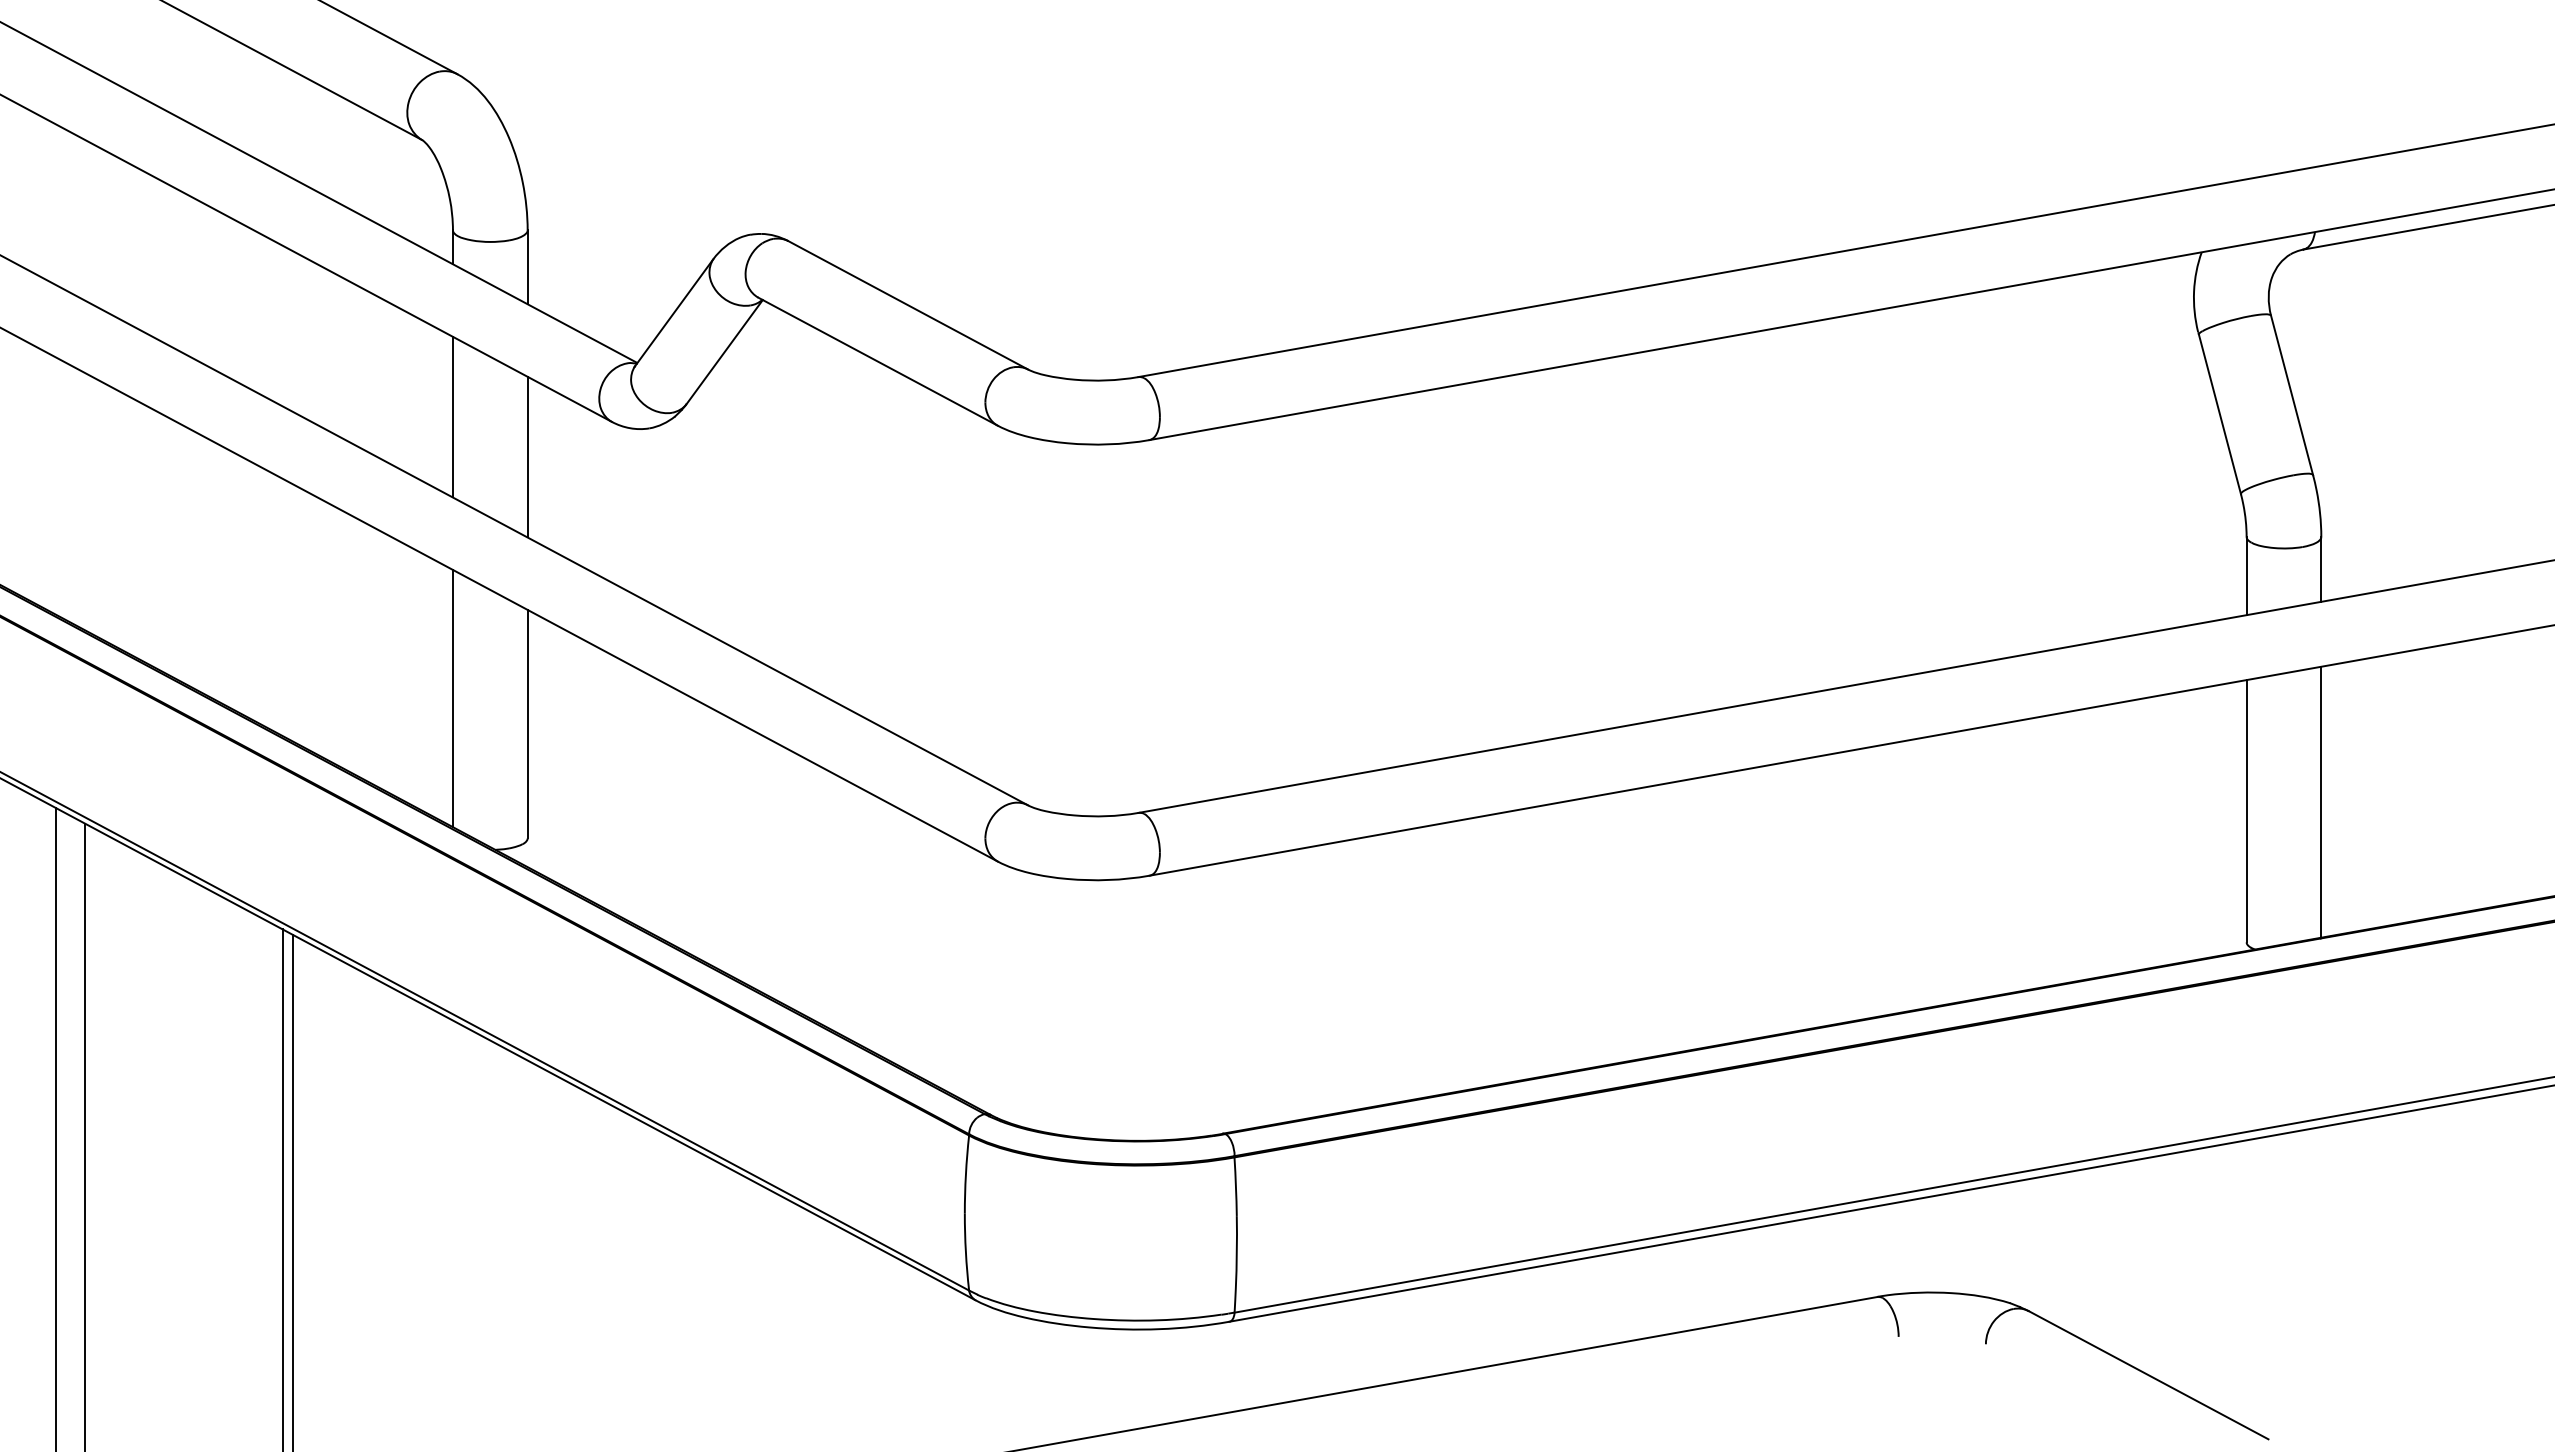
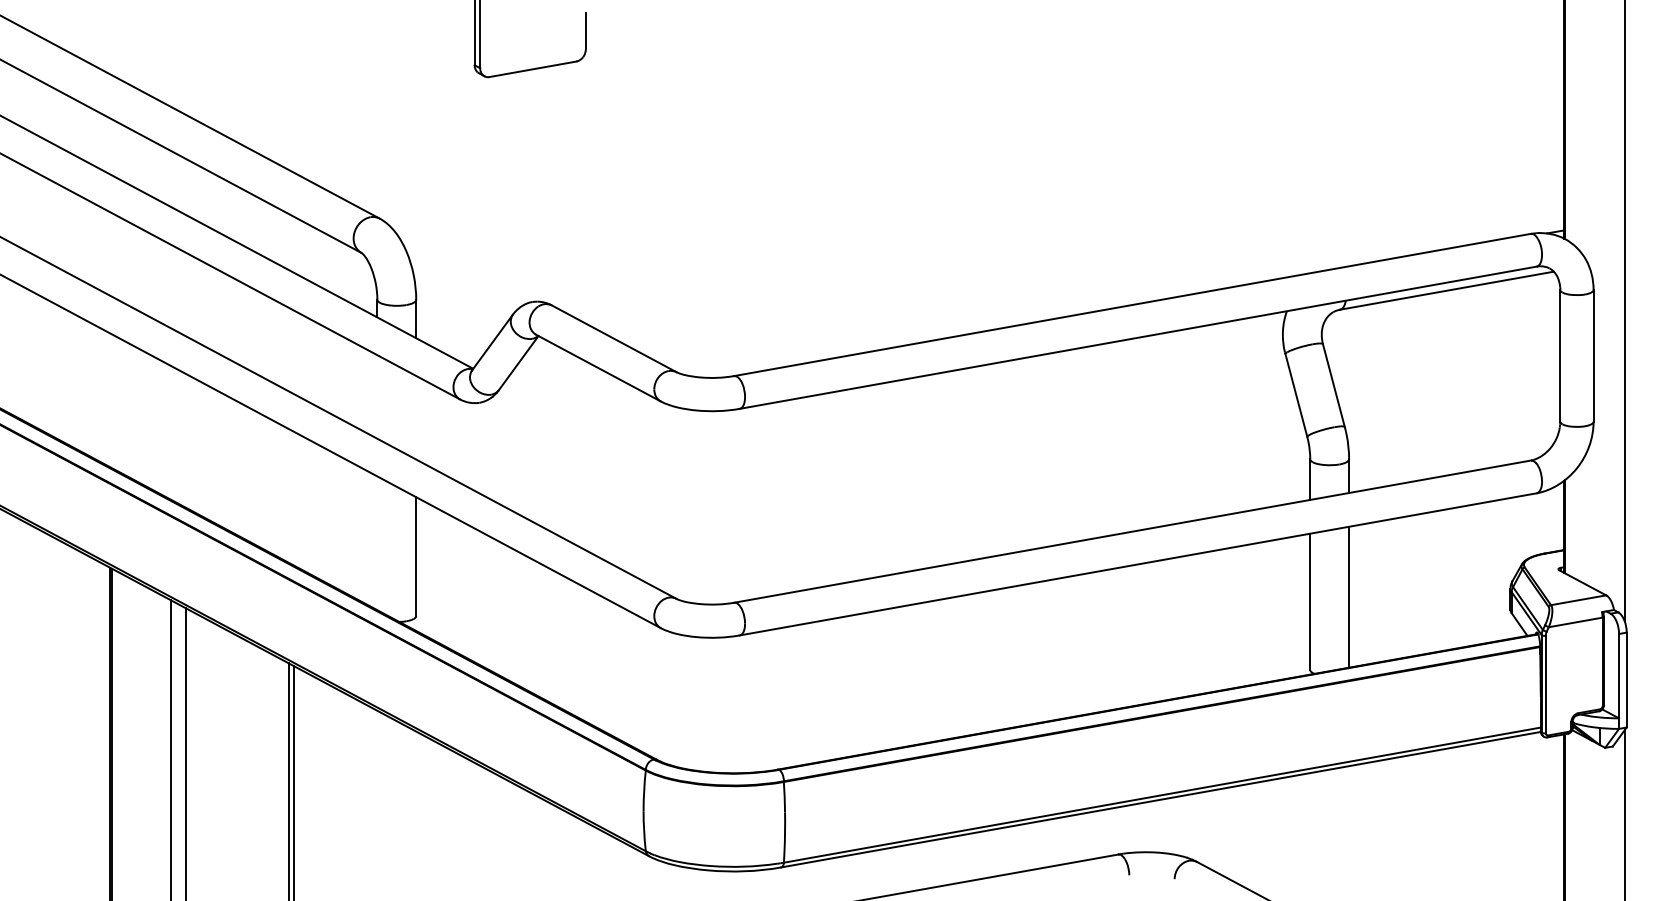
line: (453, 416) -> (377, 396), removed
line: (528, 456) -> (416, 417), removed
line: (453, 698) -> (377, 543), removed

